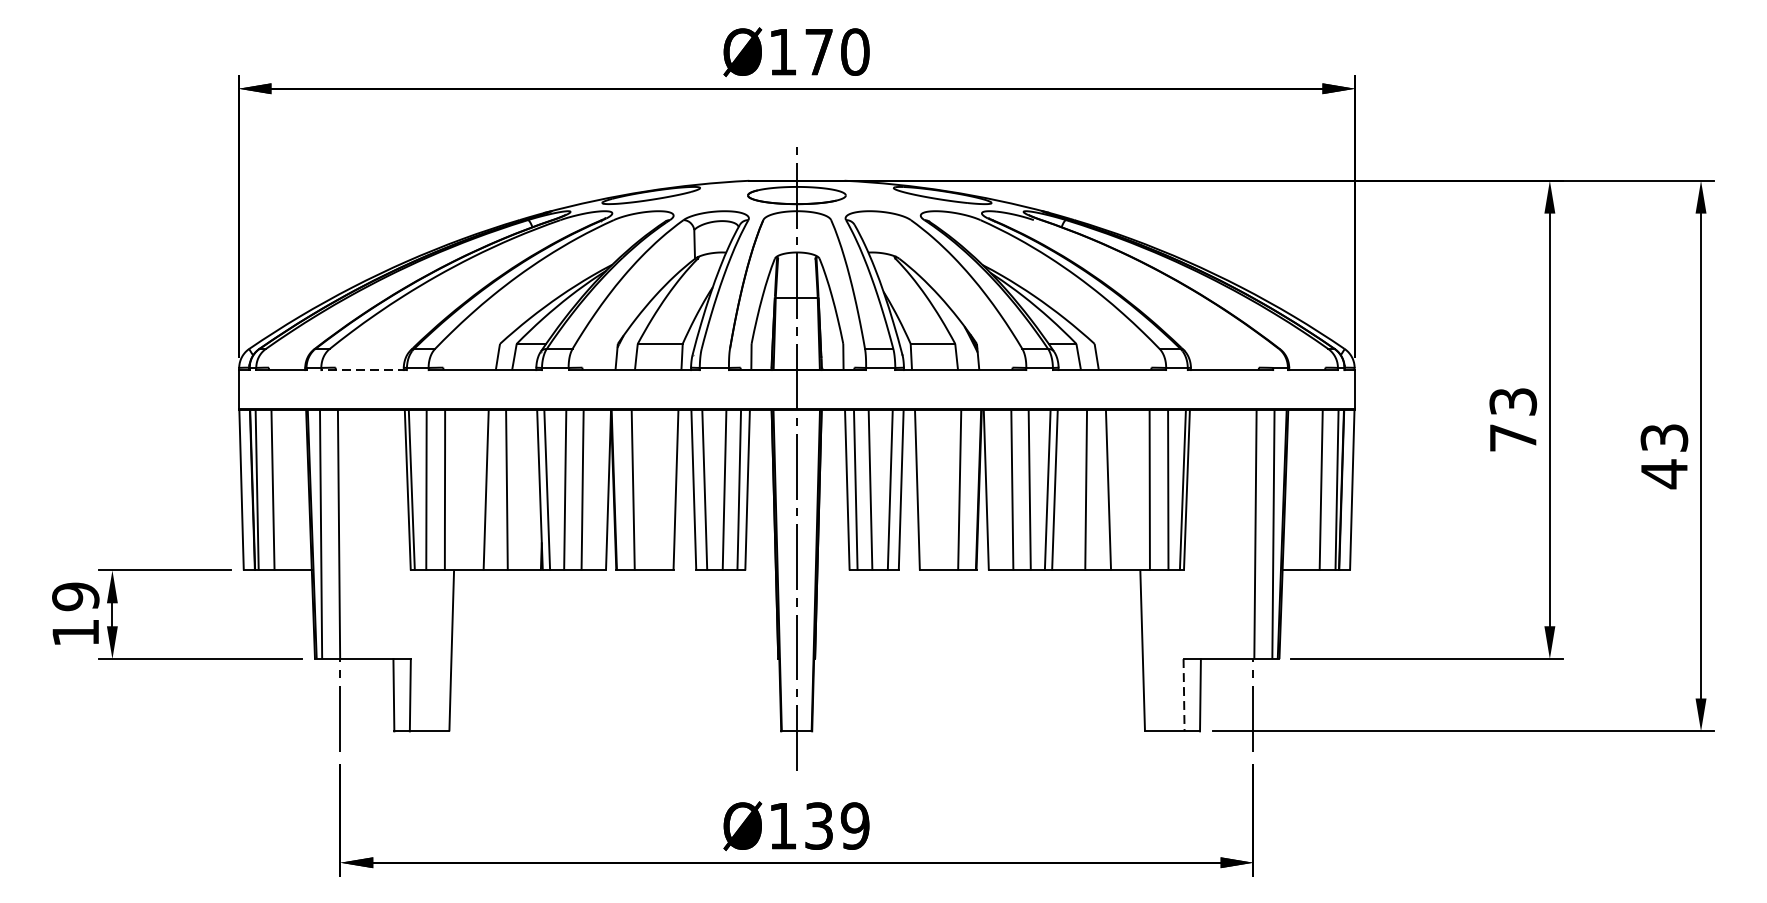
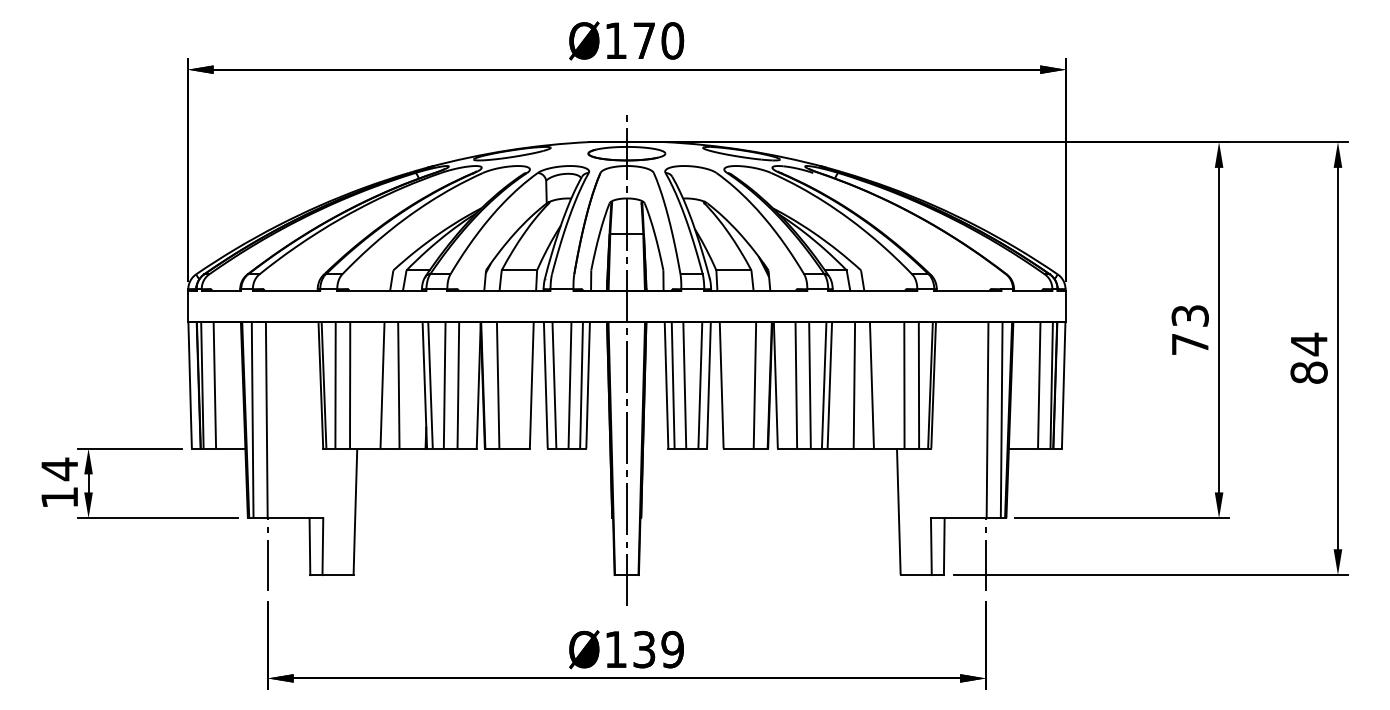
line: (364, 369) -> (286, 290), dashed -> solid
text: (1663, 455) -> (1308, 358), 43 -> 84
text: (75, 597) -> (59, 469), 19 -> 14
line: (1184, 696) -> (931, 547), dashed -> solid

